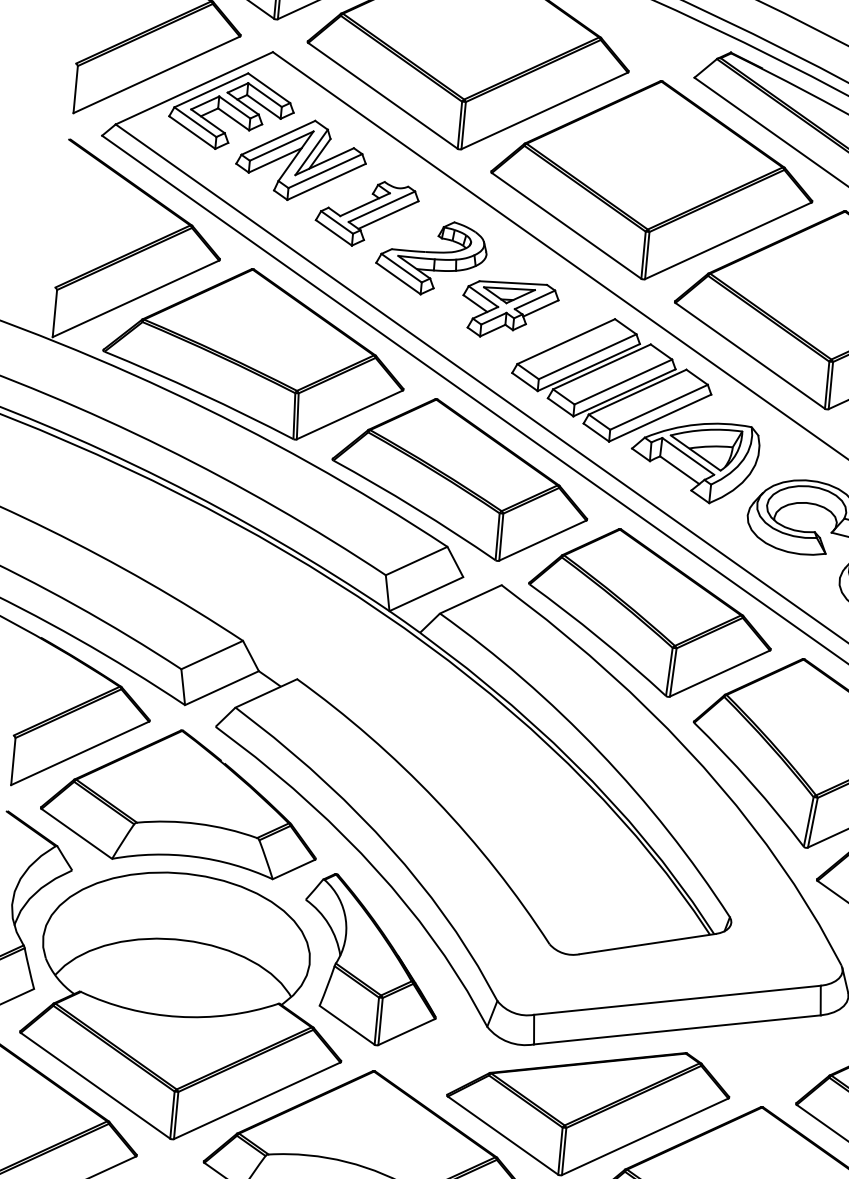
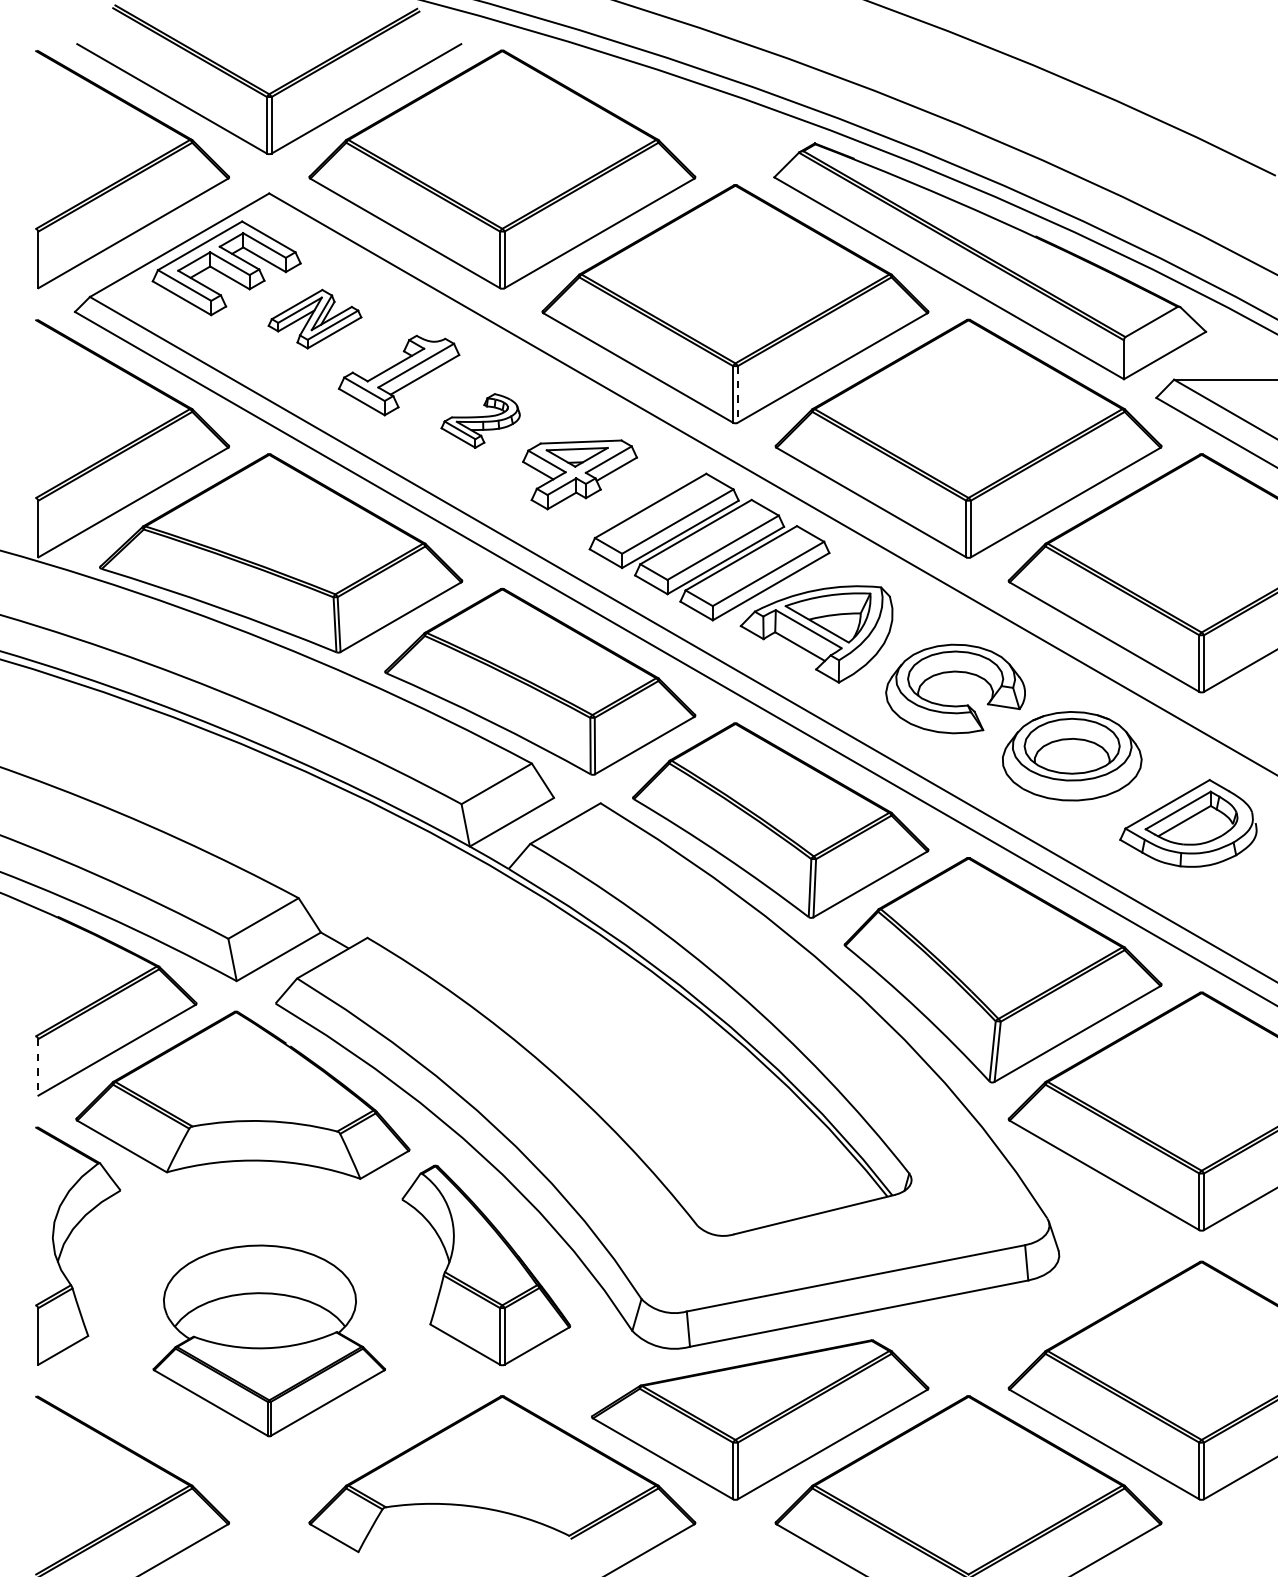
part: (300, 159) -> (314, 318), size x0.6
line: (647, 255) -> (737, 394), solid -> dashed
part: (431, 257) -> (480, 420), size x0.6
line: (13, 761) -> (38, 1067), solid -> dashed
part: (184, 1006) -> (269, 1340), size x0.6

